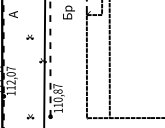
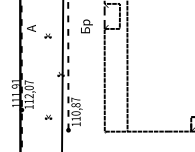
part: (29, 36) -> (47, 35), moved
part: (30, 115) -> (48, 116), moved

